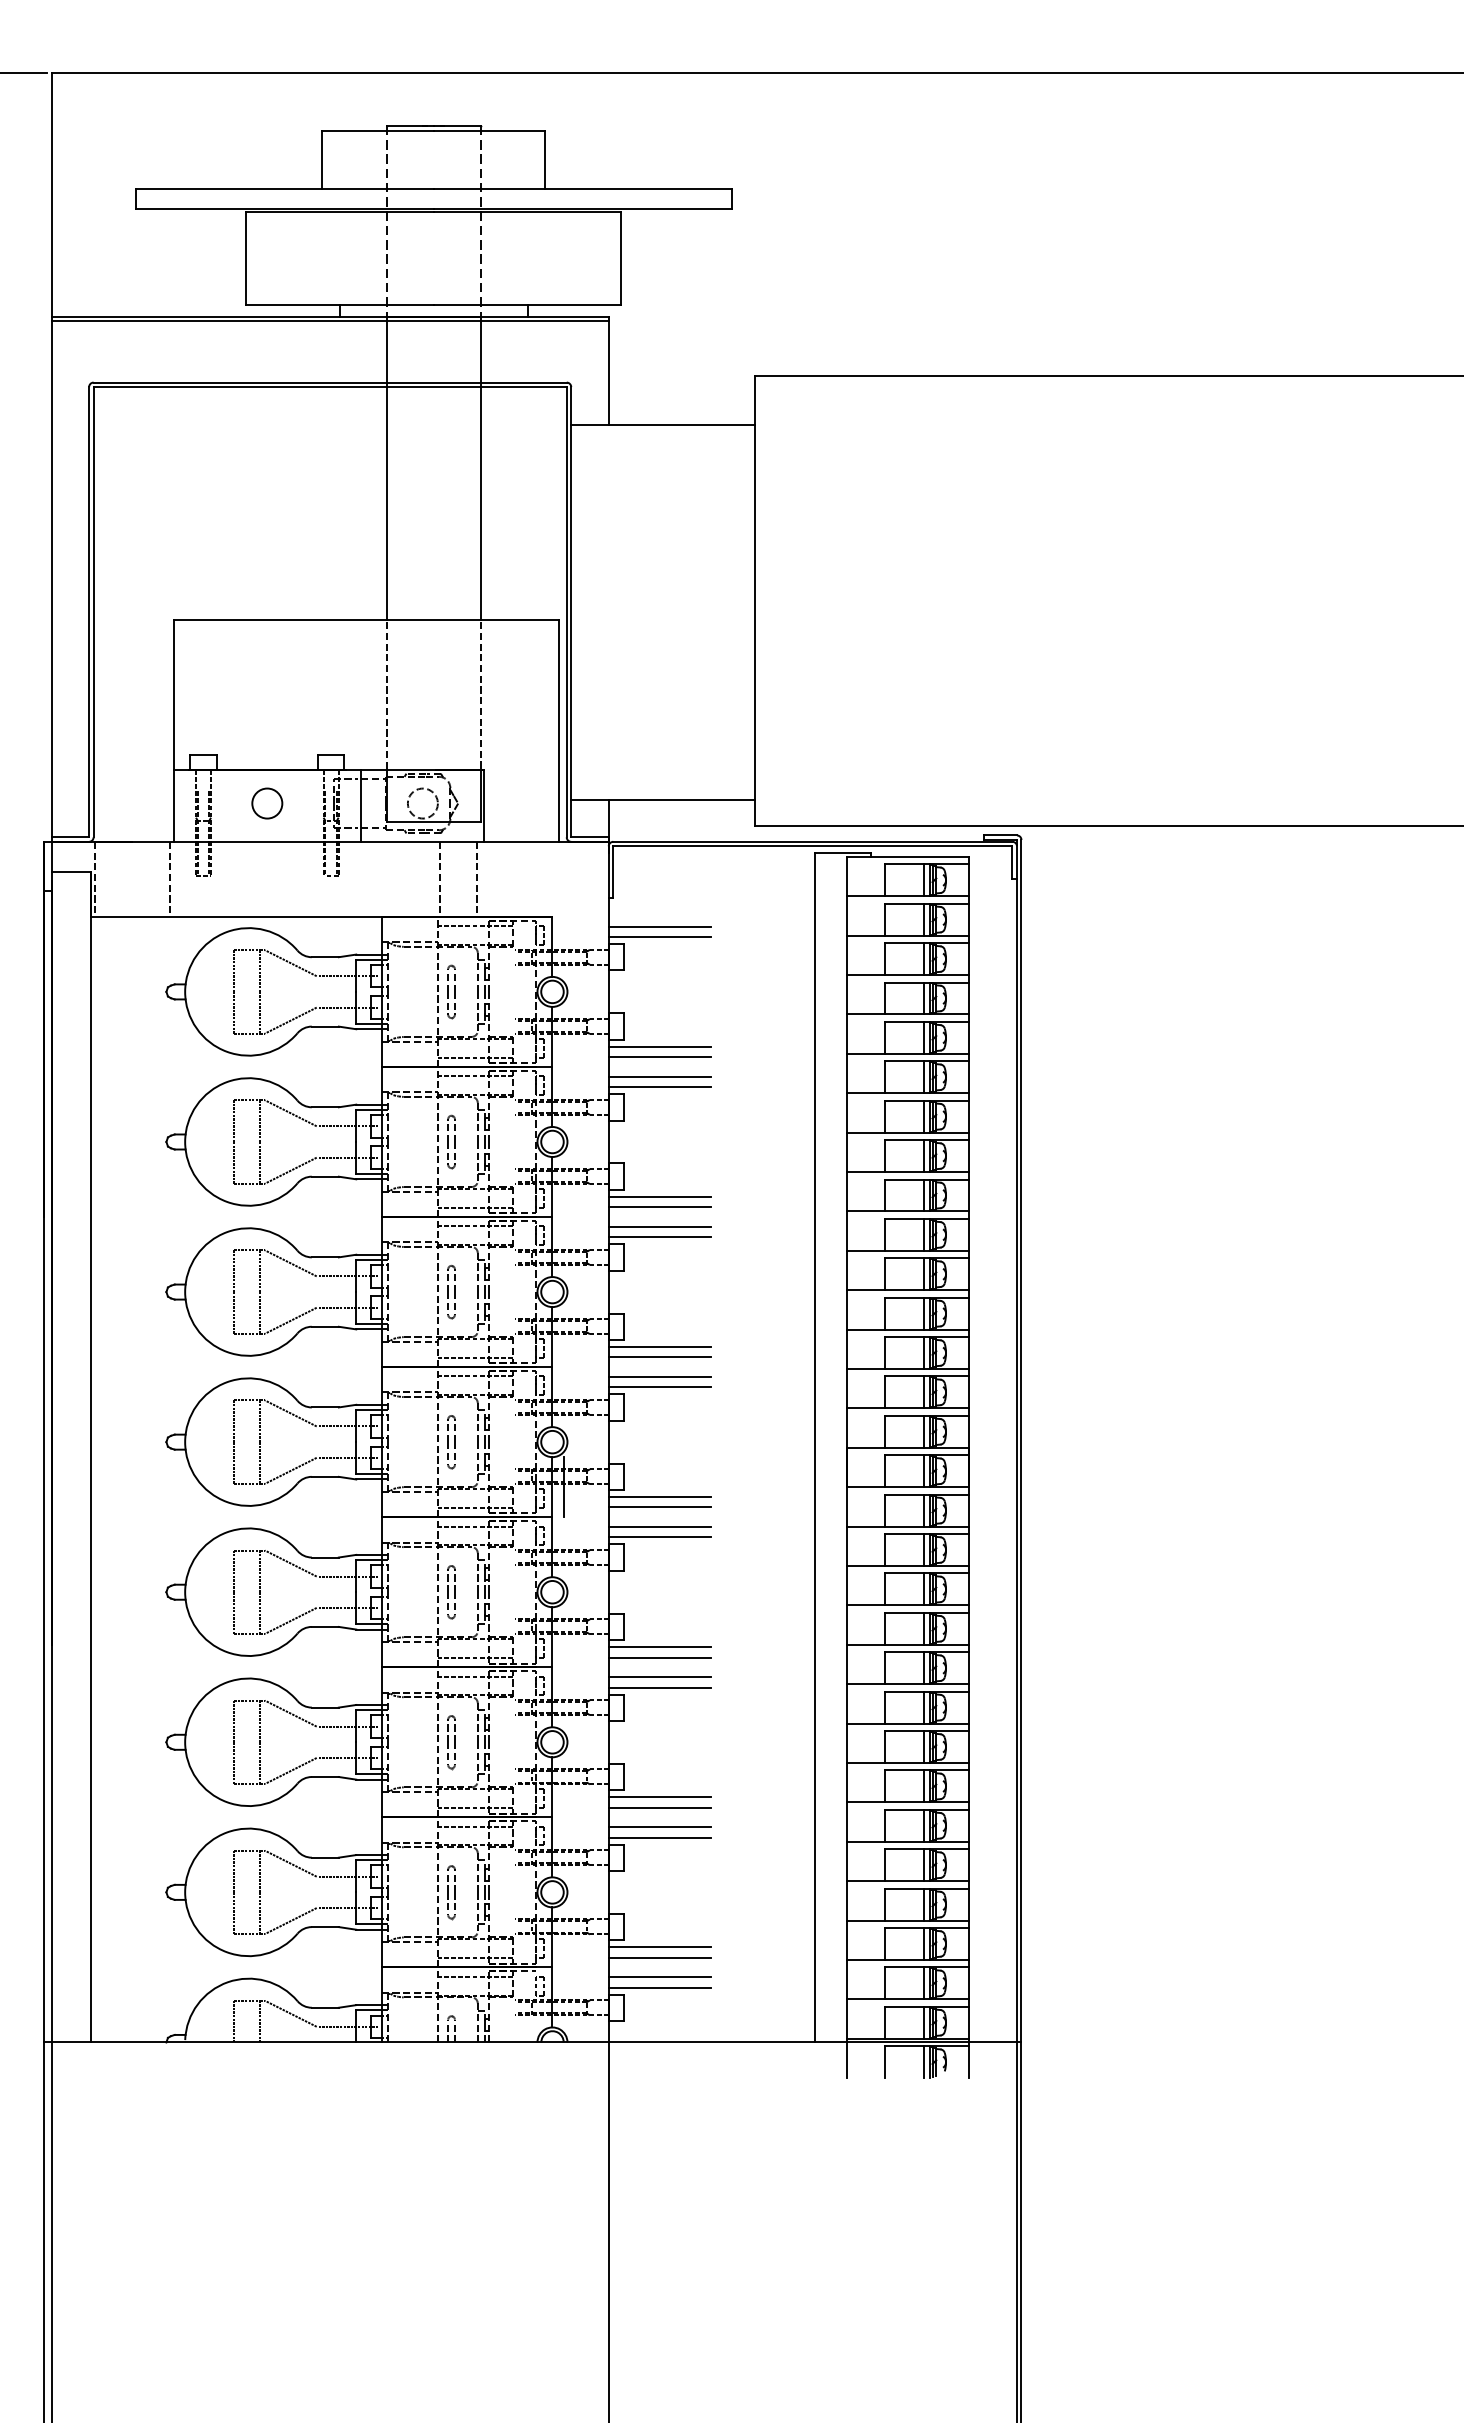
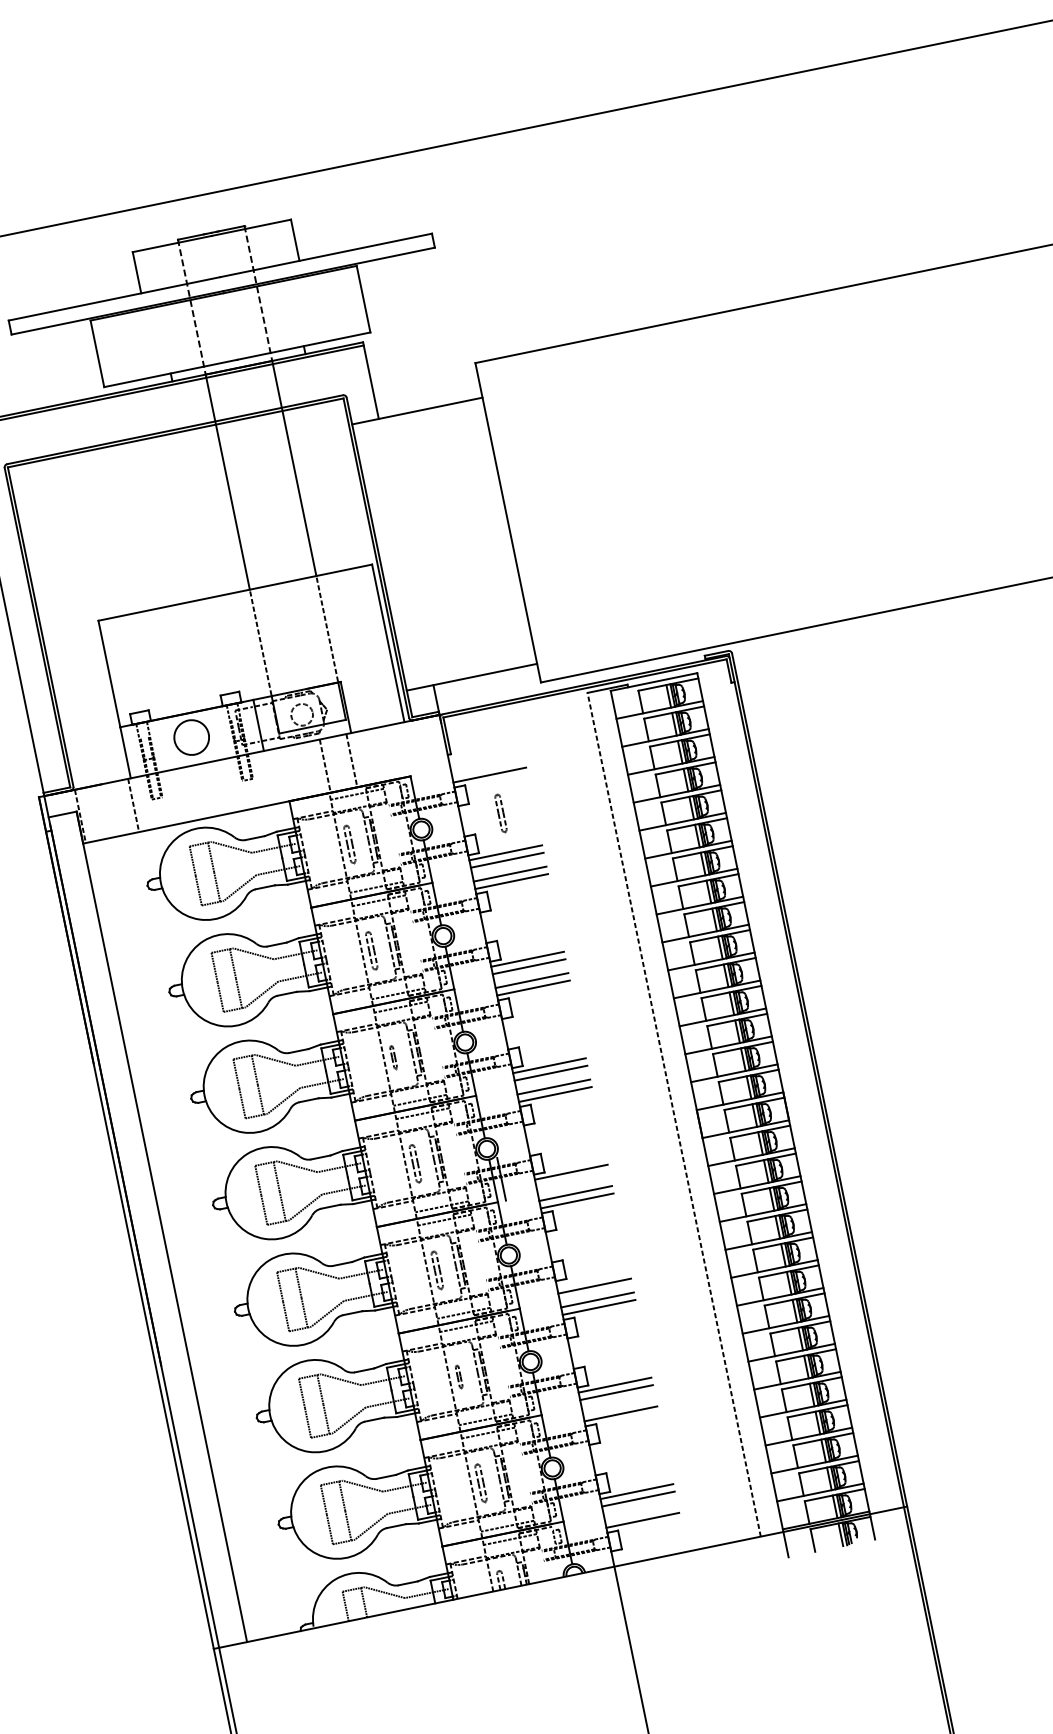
circle: (267, 803) -> (191, 737), size x1.6
line: (659, 926) -> (487, 767), removed
part: (664, 991) -> (500, 813), added
part: (451, 1292) -> (393, 1057), size x0.6
line: (815, 1447) -> (674, 1114), solid -> dashed
line: (659, 1507) -> (572, 1179), removed
line: (659, 1647) -> (592, 1279), removed
part: (451, 1742) -> (459, 1376), size x0.6
line: (659, 1827) -> (619, 1406), removed
line: (659, 1977) -> (640, 1513), removed

